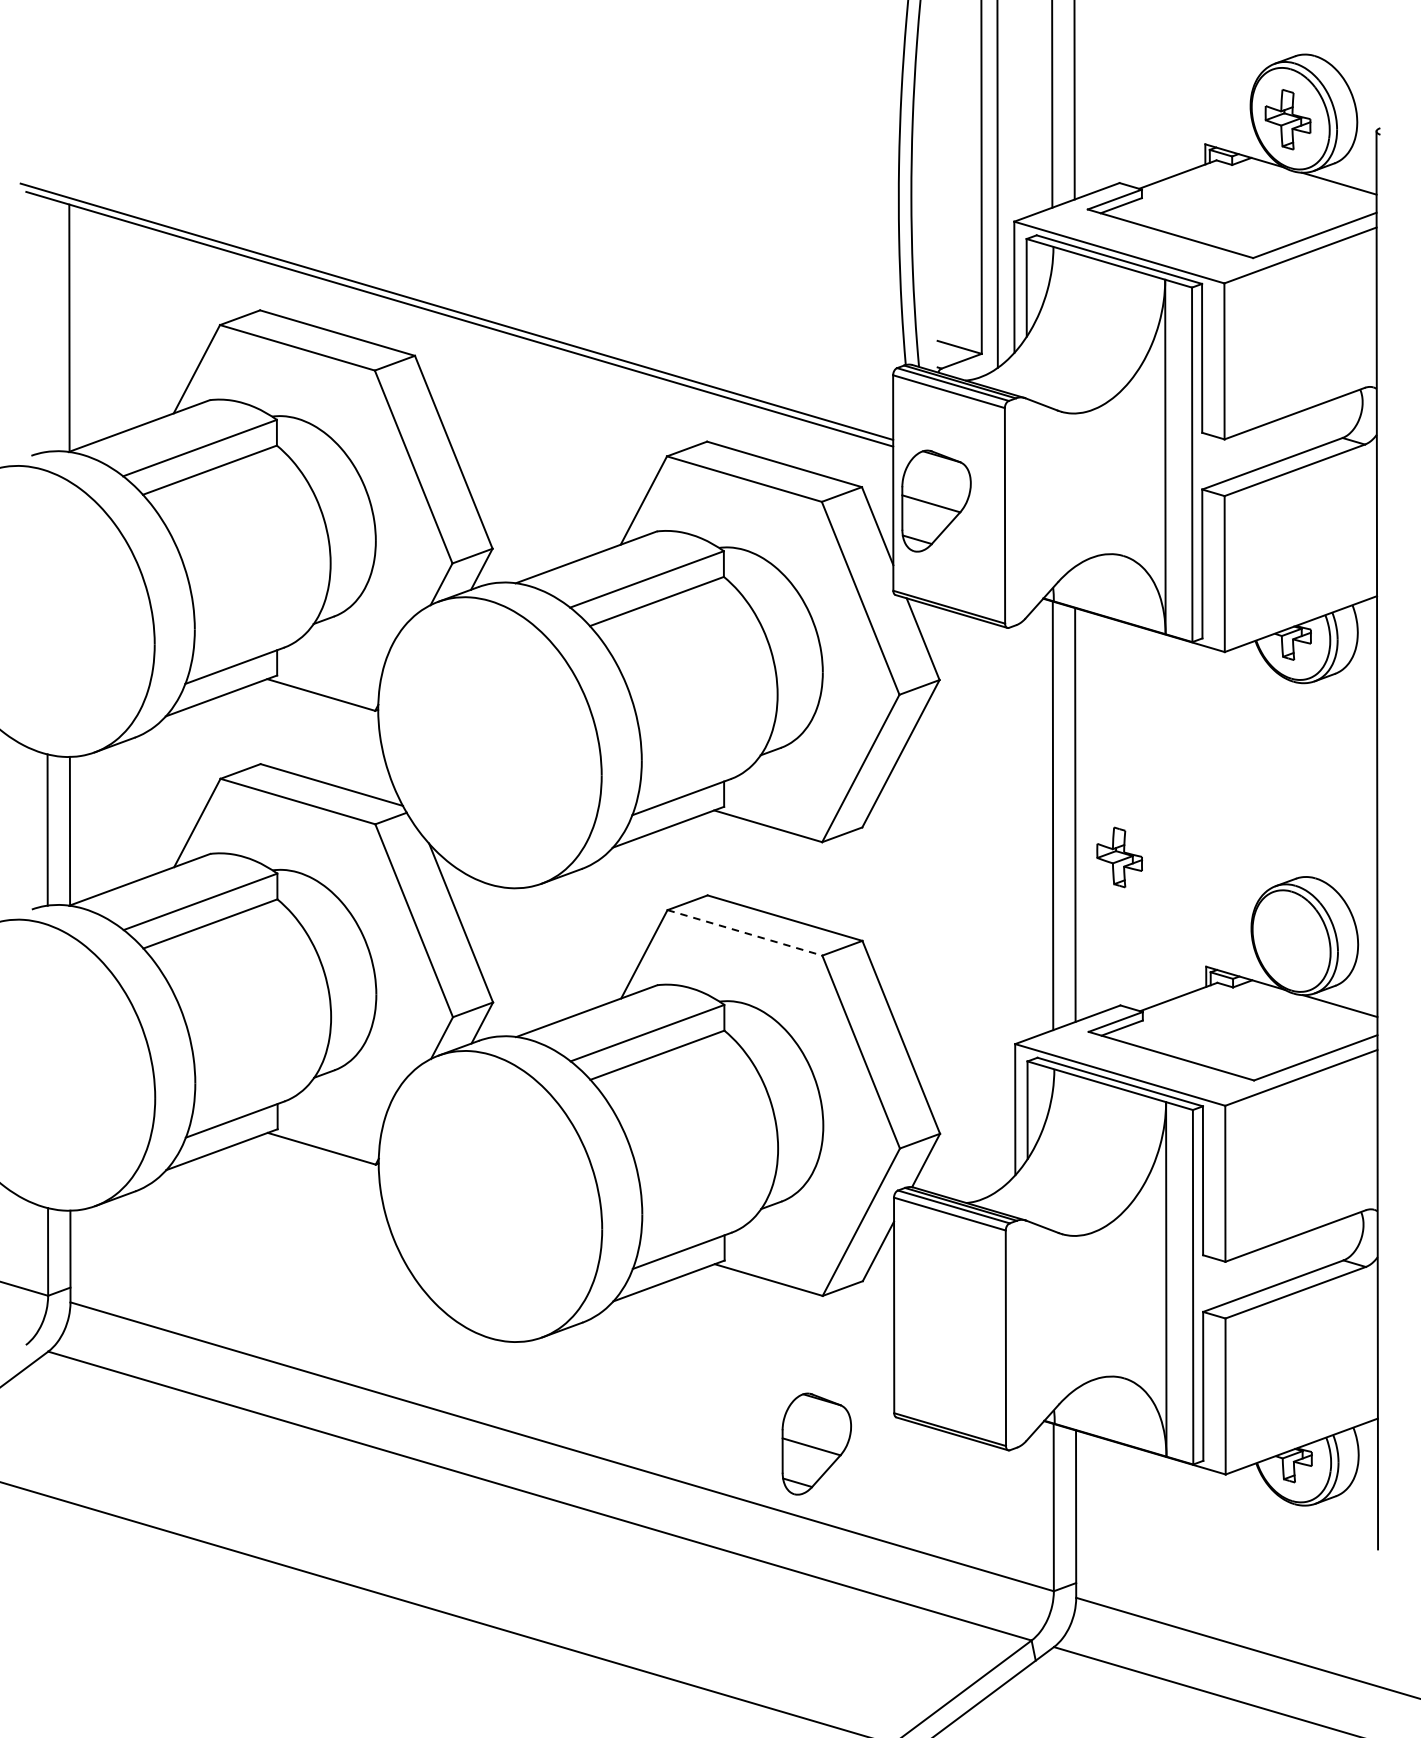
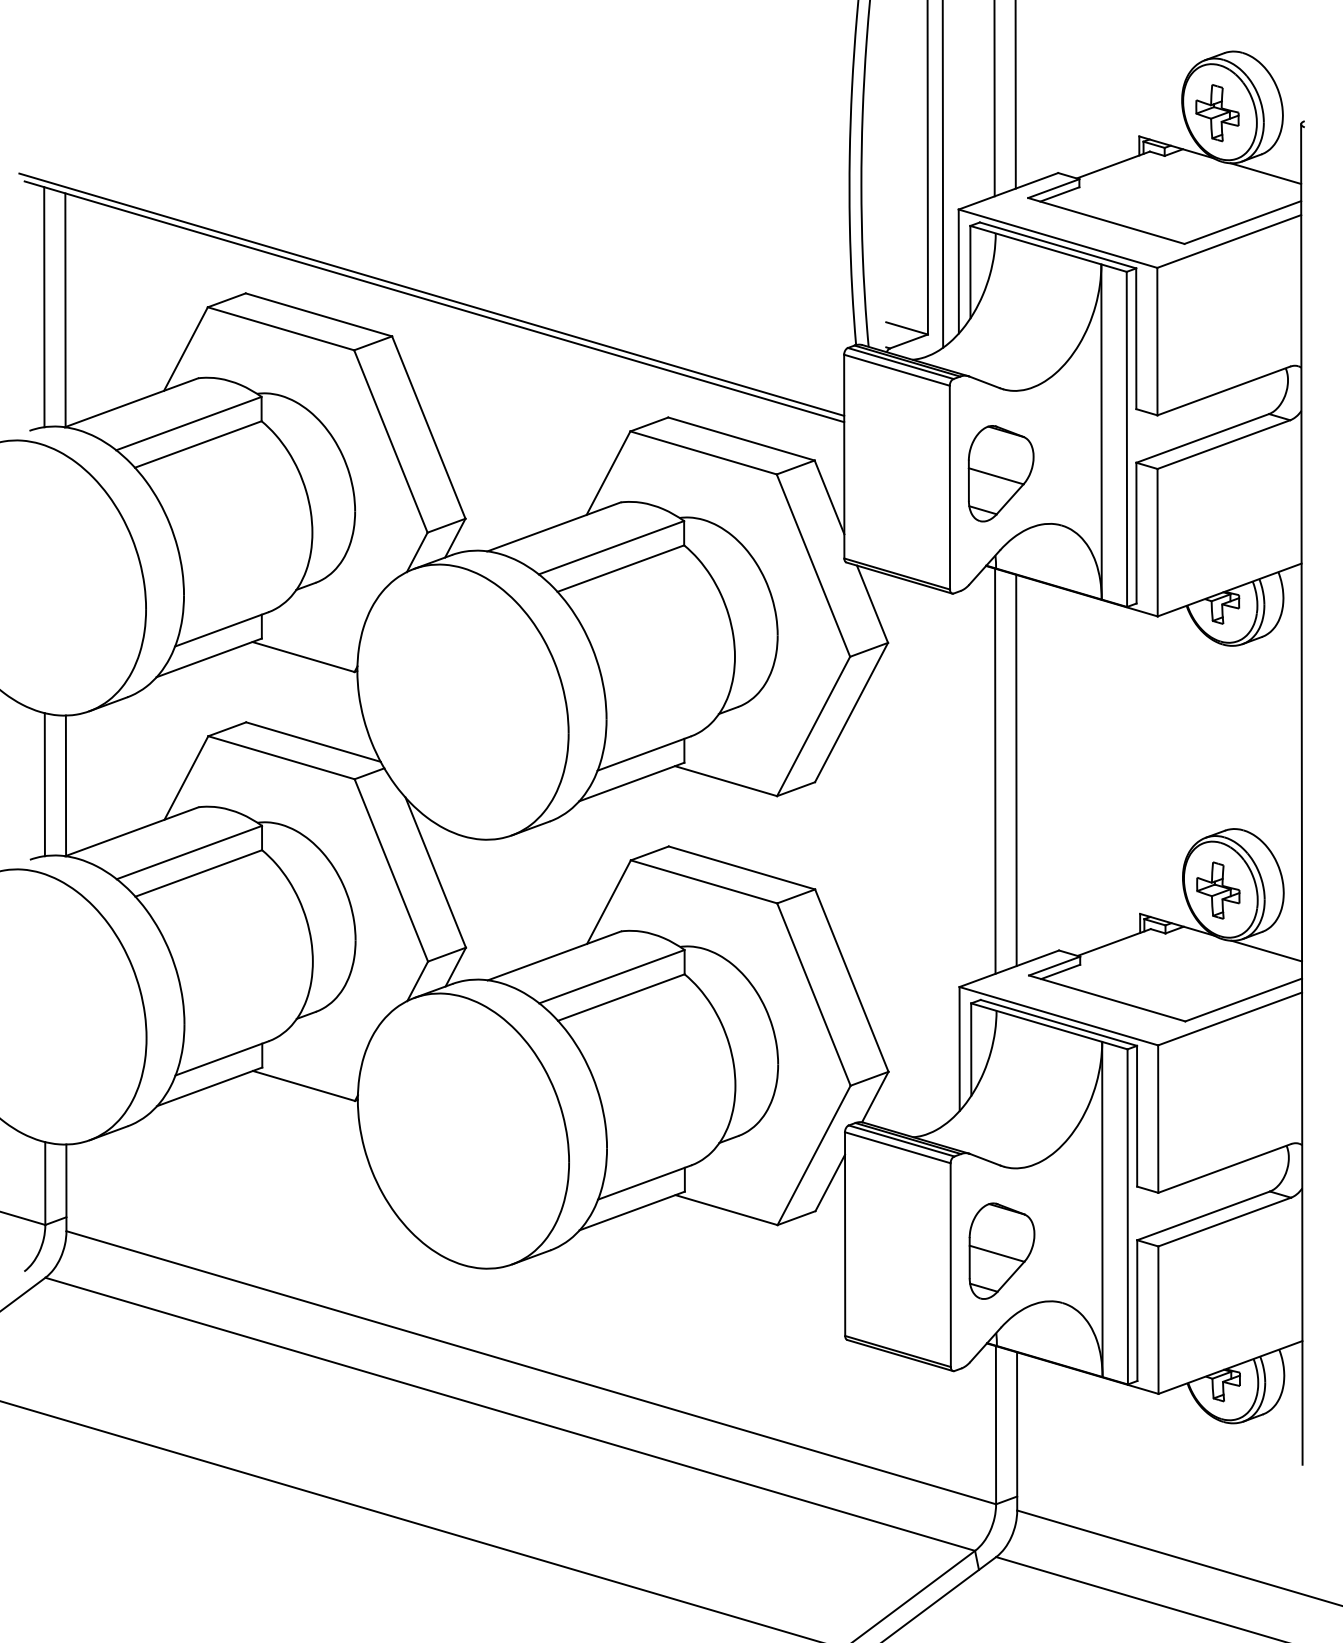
line: (47, 325) -> (44, 307), added
part: (935, 500) -> (1000, 473), moved
part: (1119, 857) -> (1218, 890), moved
line: (745, 933) -> (704, 882), dashed -> solid
part: (816, 1443) -> (1001, 1250), moved

